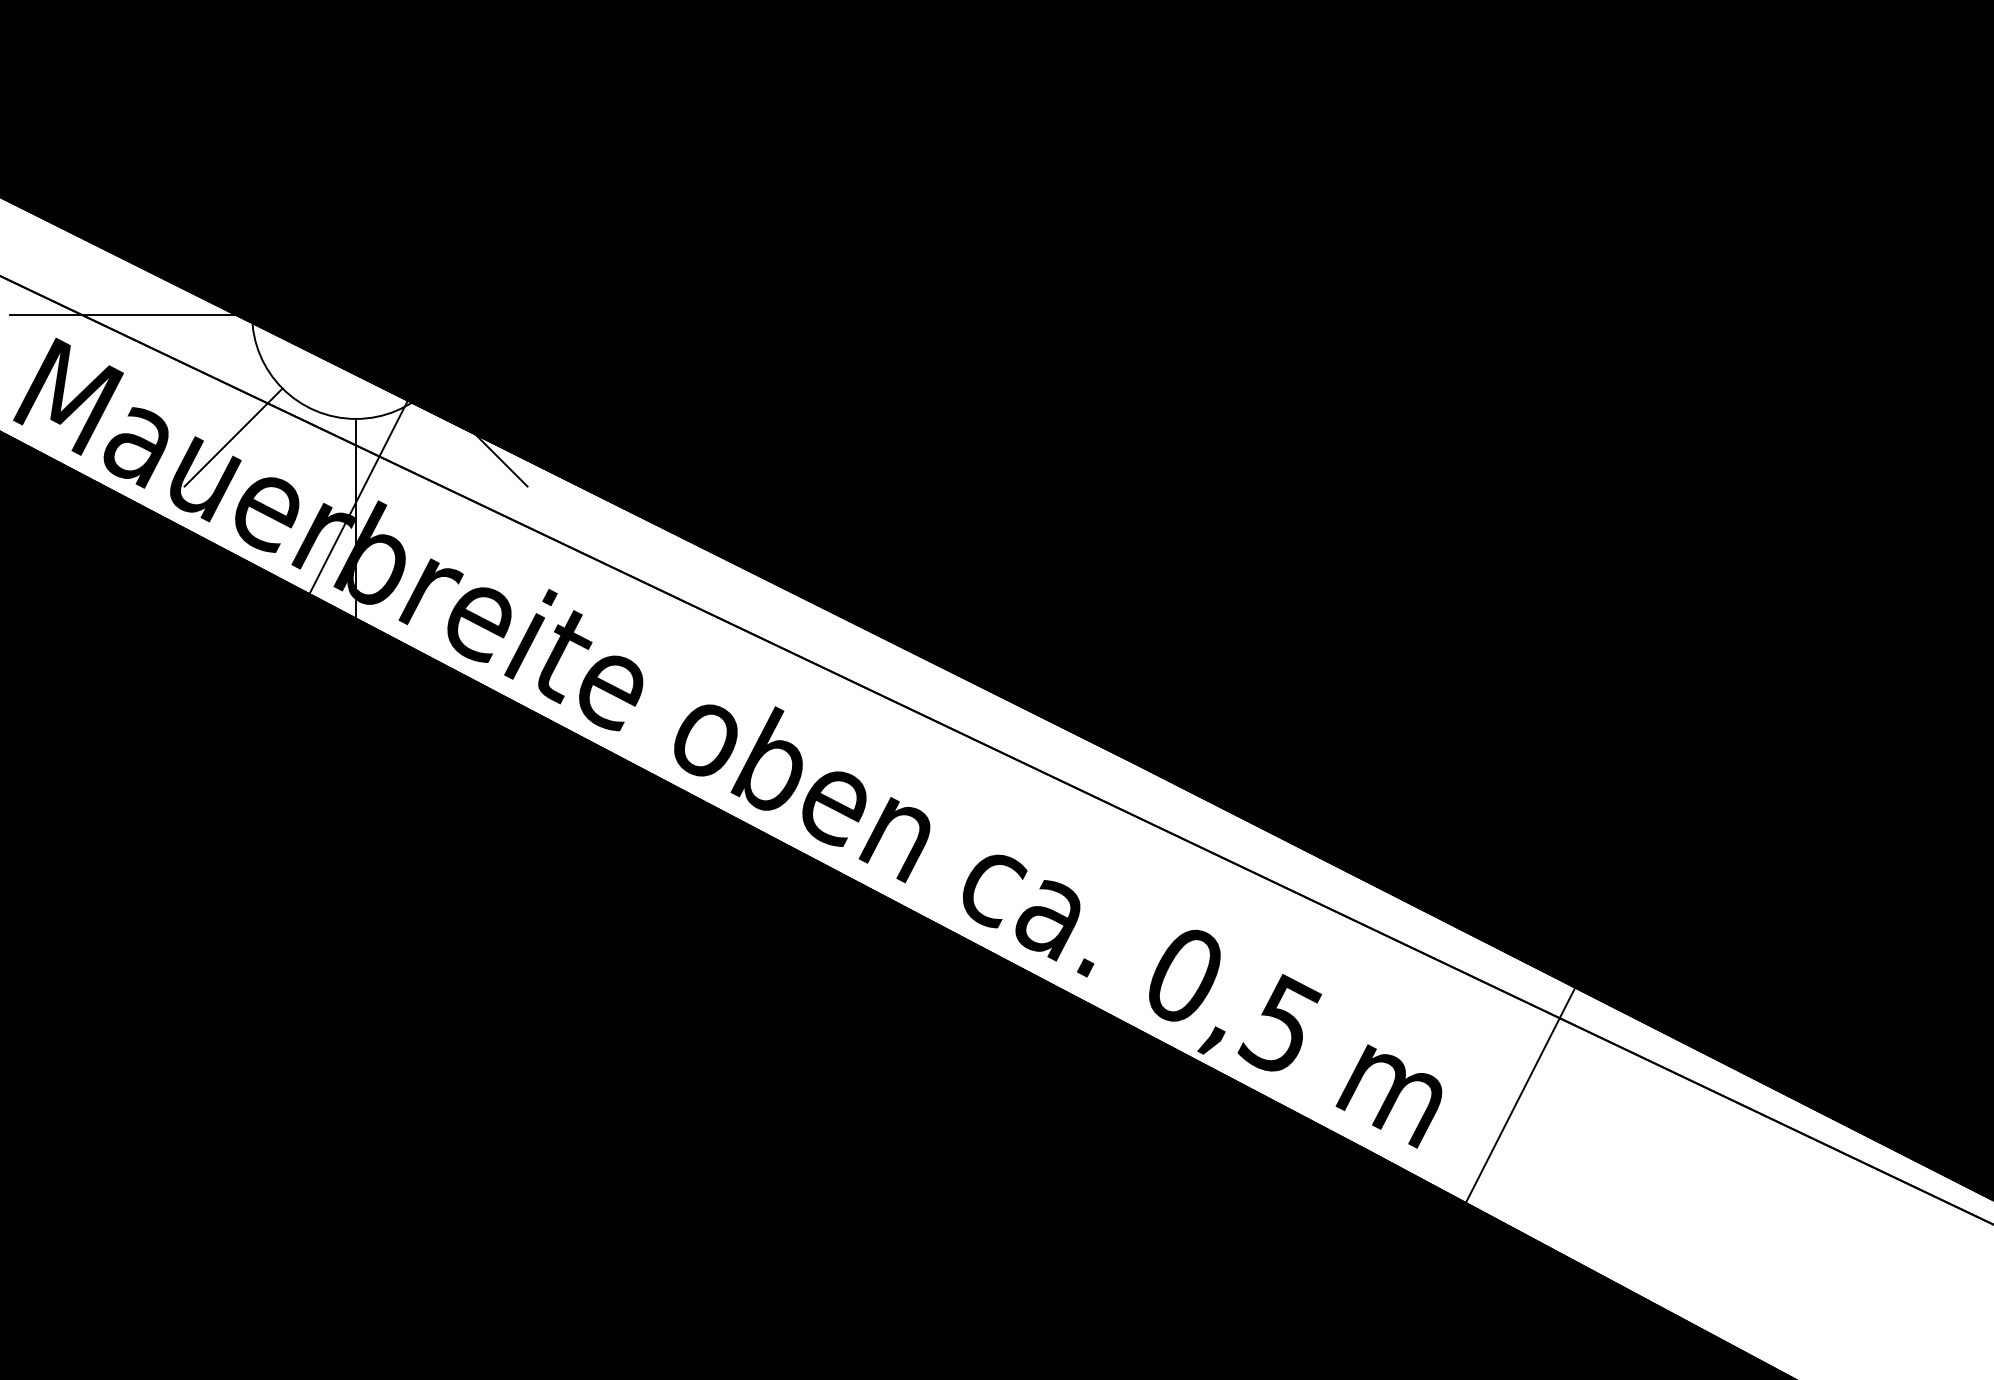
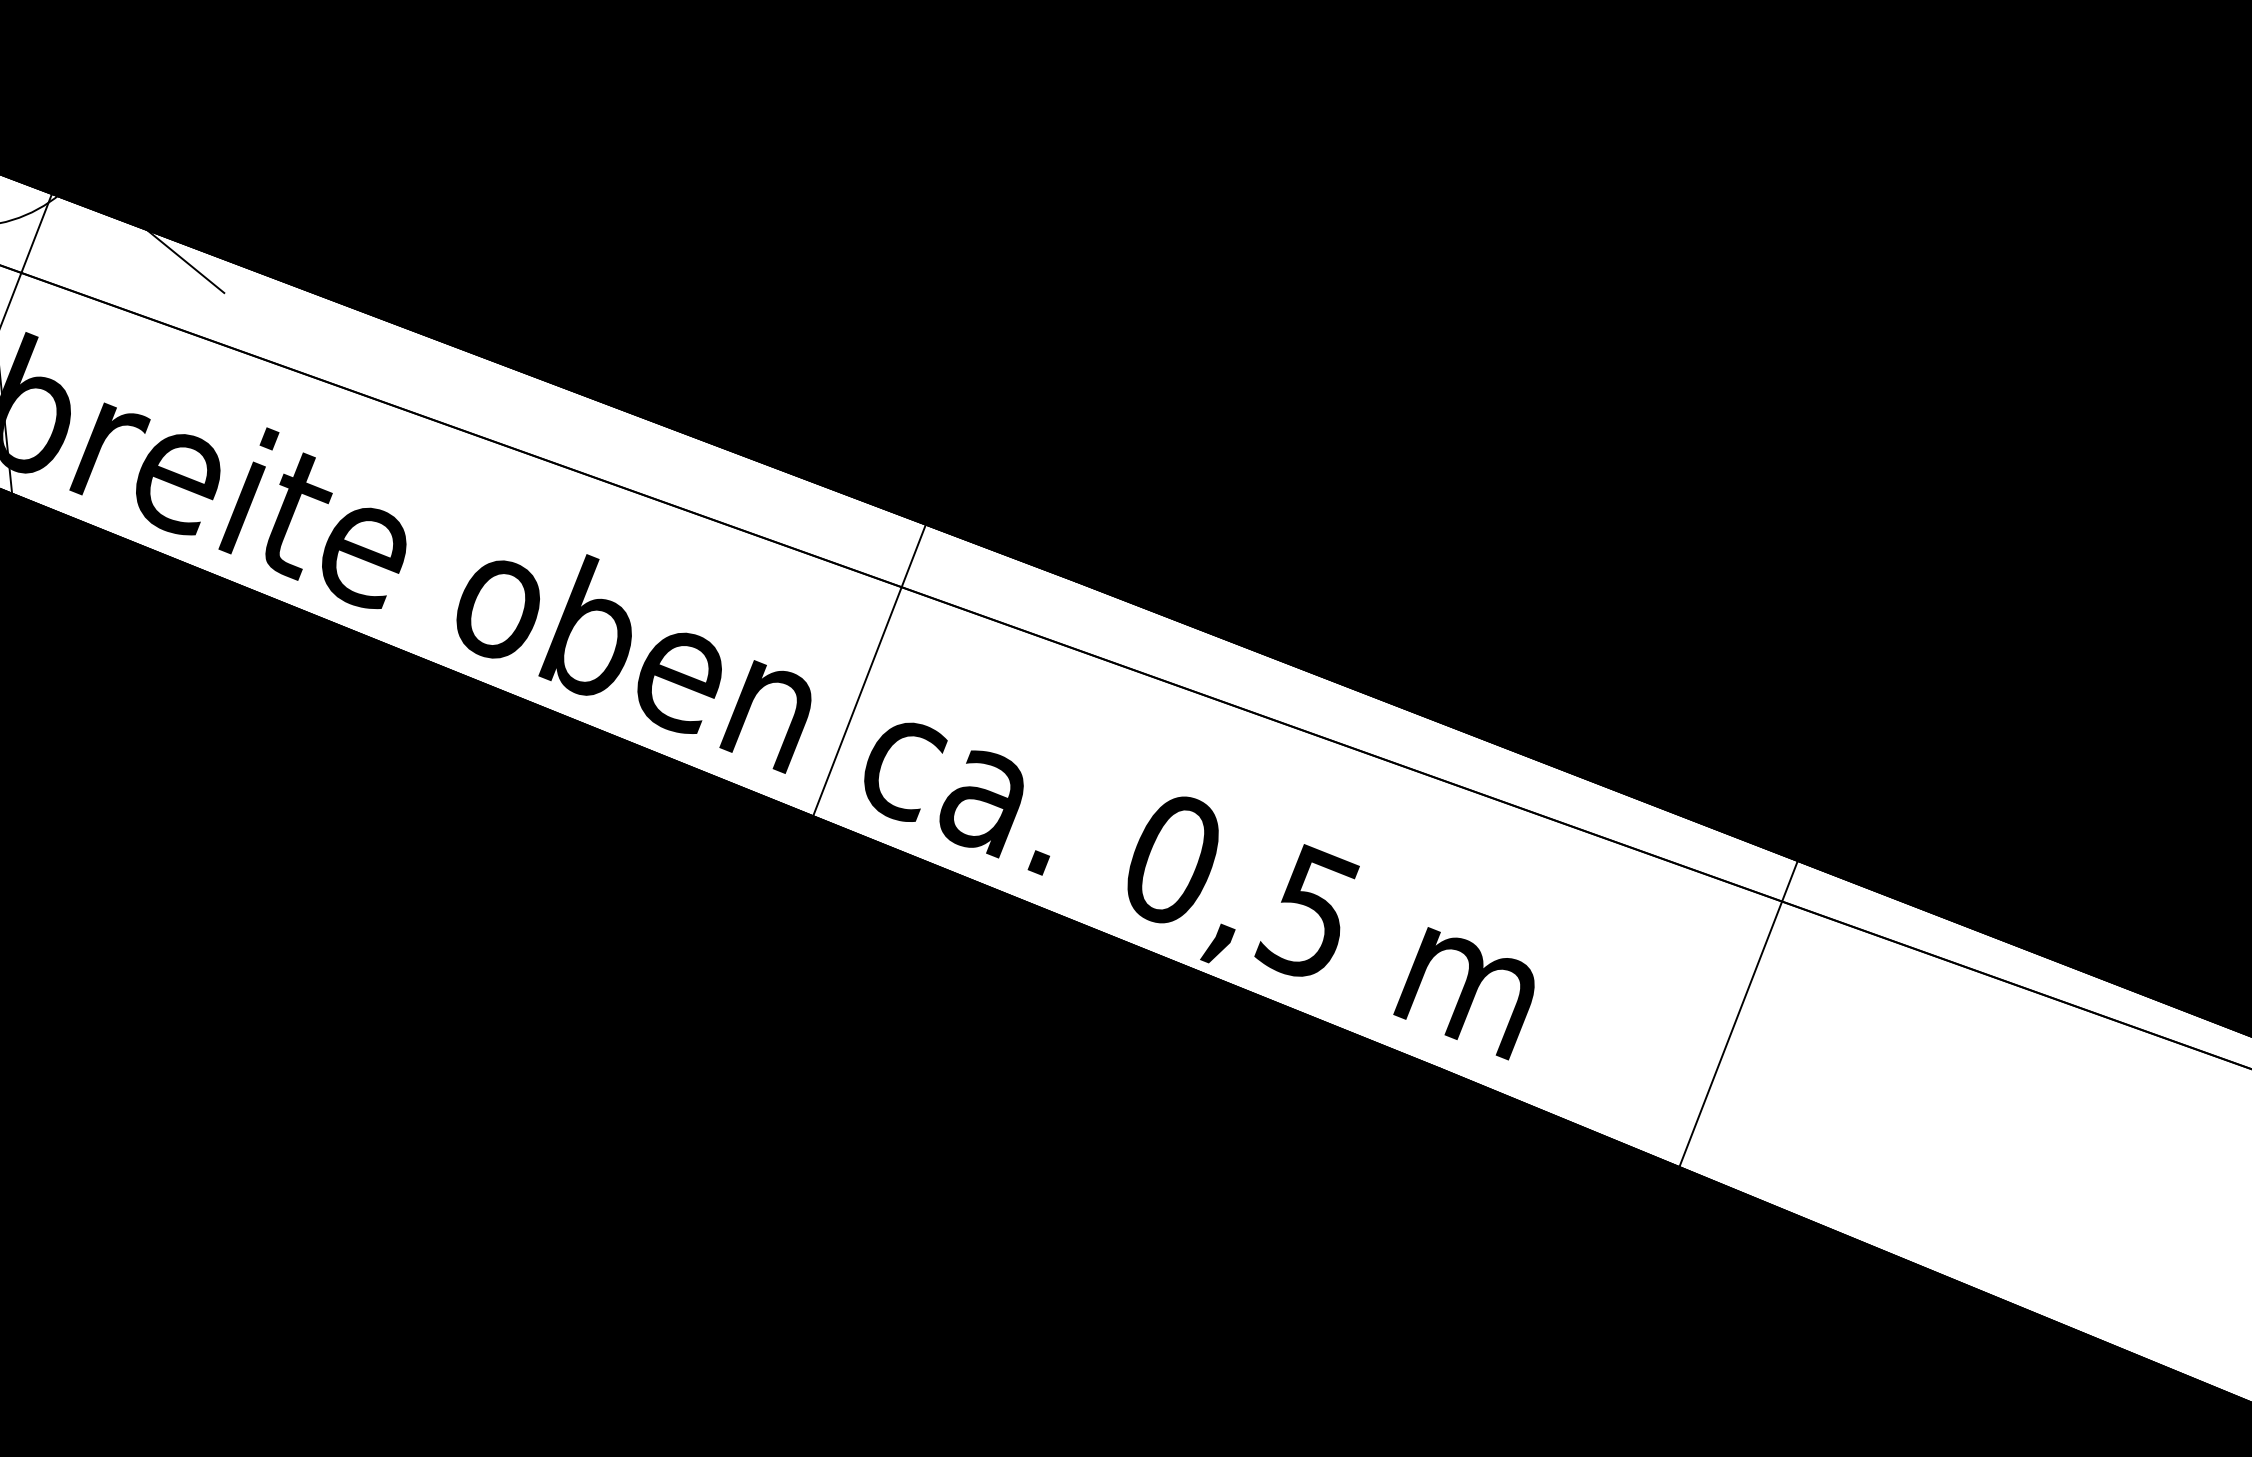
line: (974, 812) -> (868, 669), added
line: (1520, 1095) -> (1738, 1013), moved

